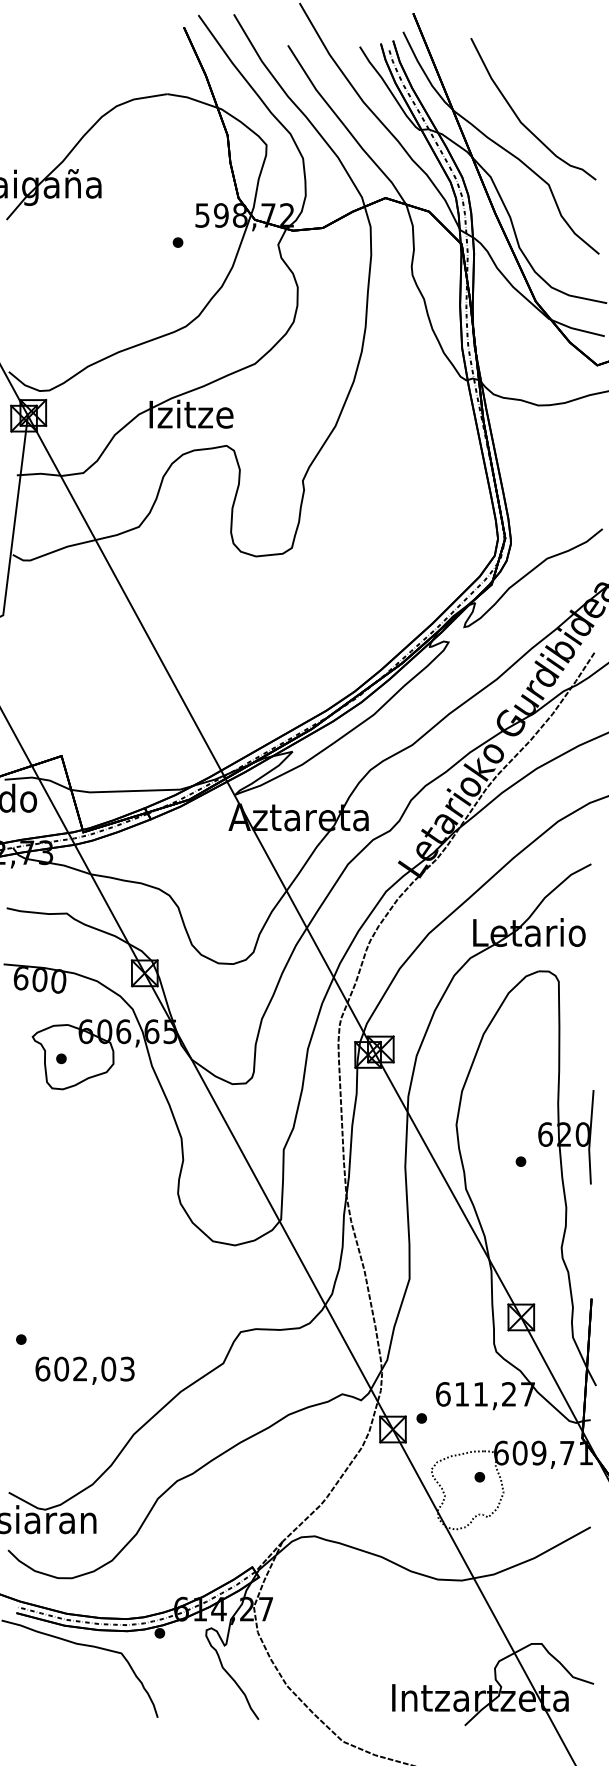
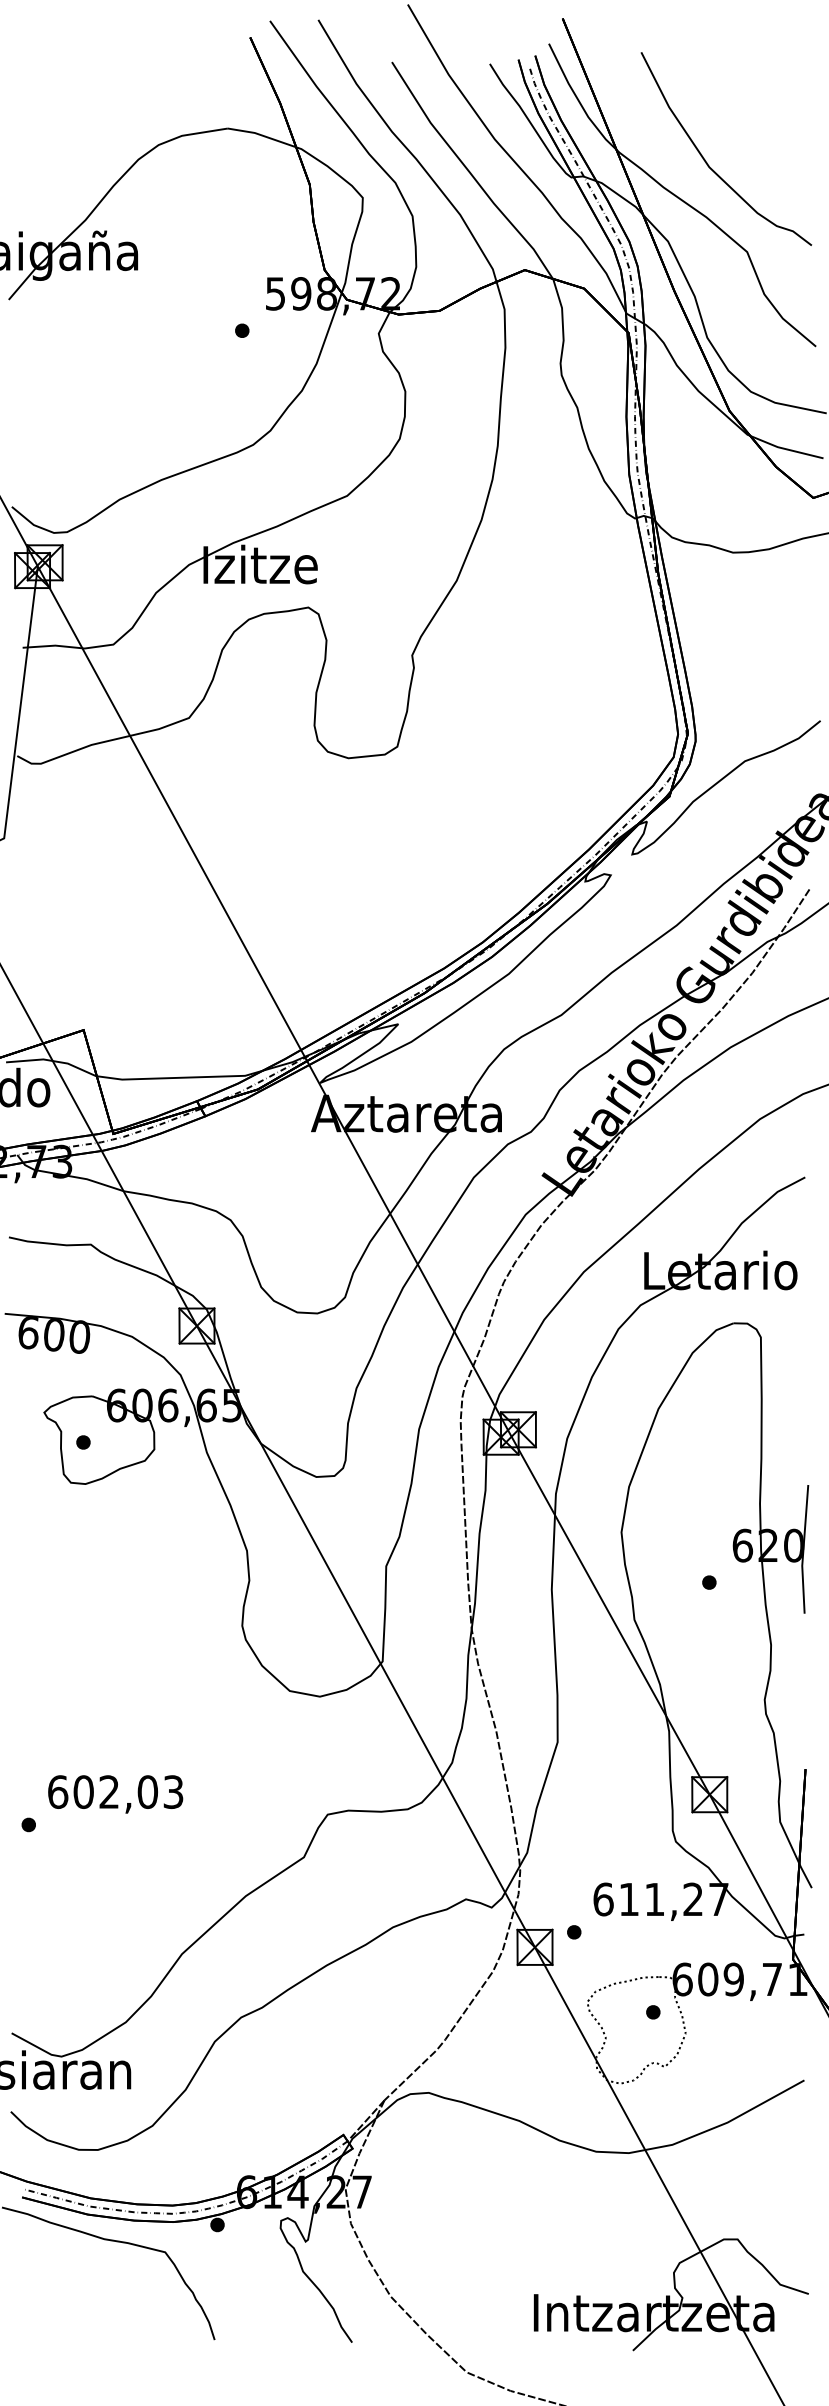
text: (84, 1370) -> (115, 1794), moved

